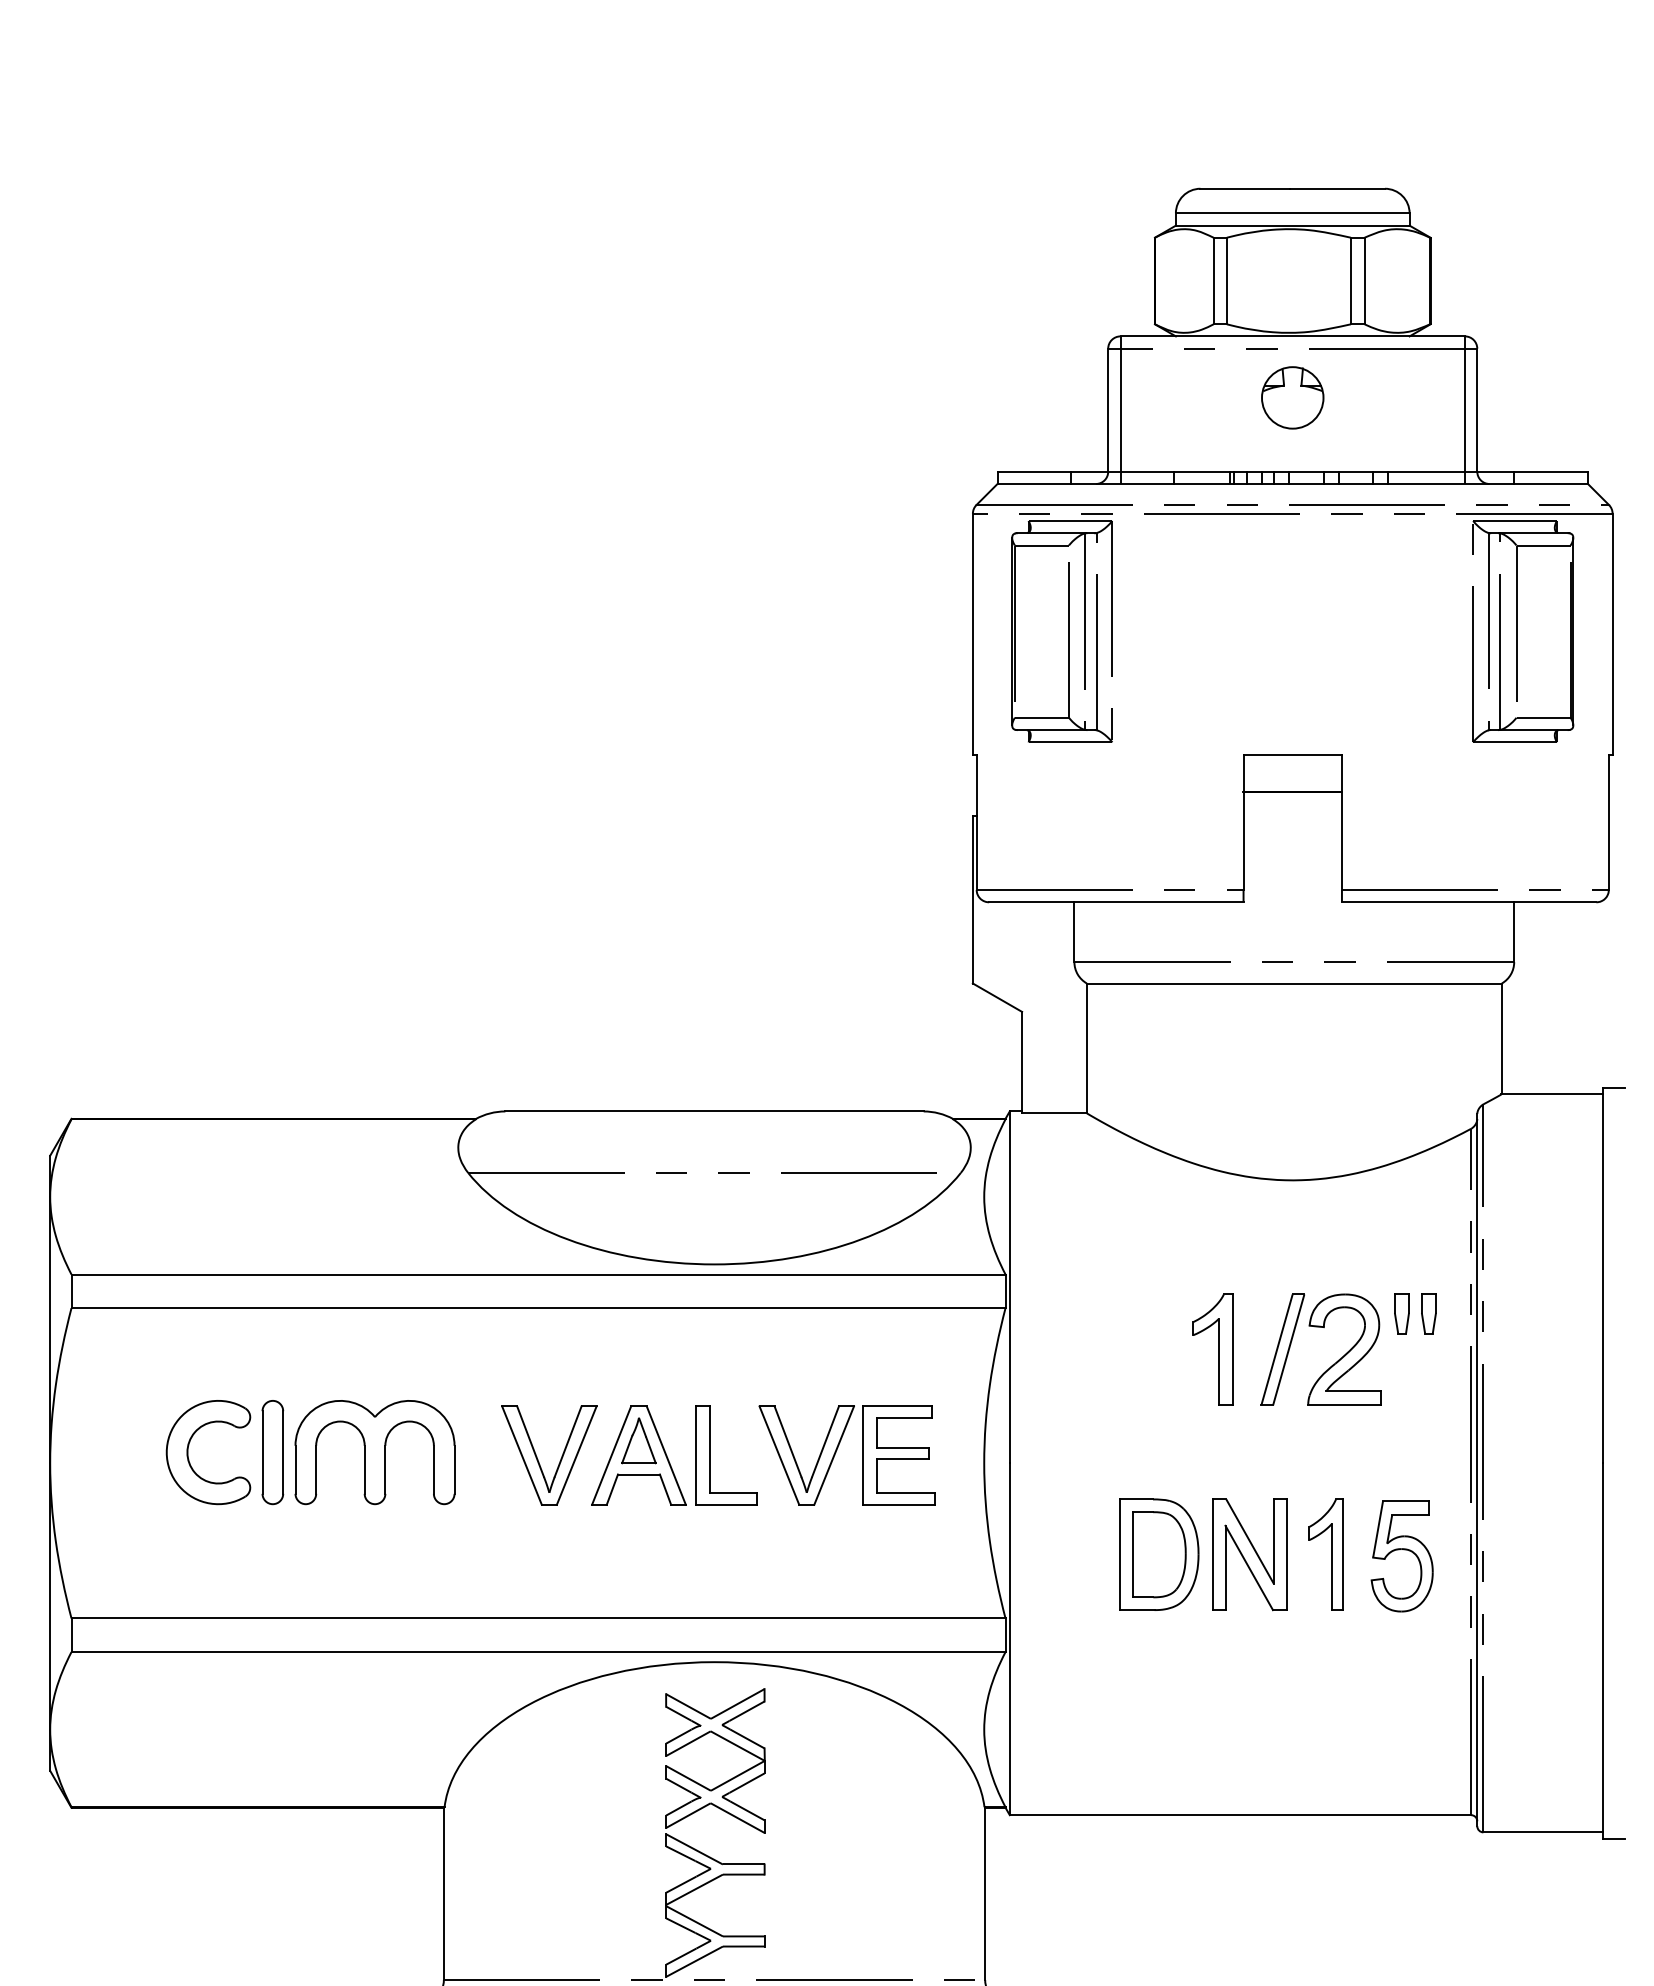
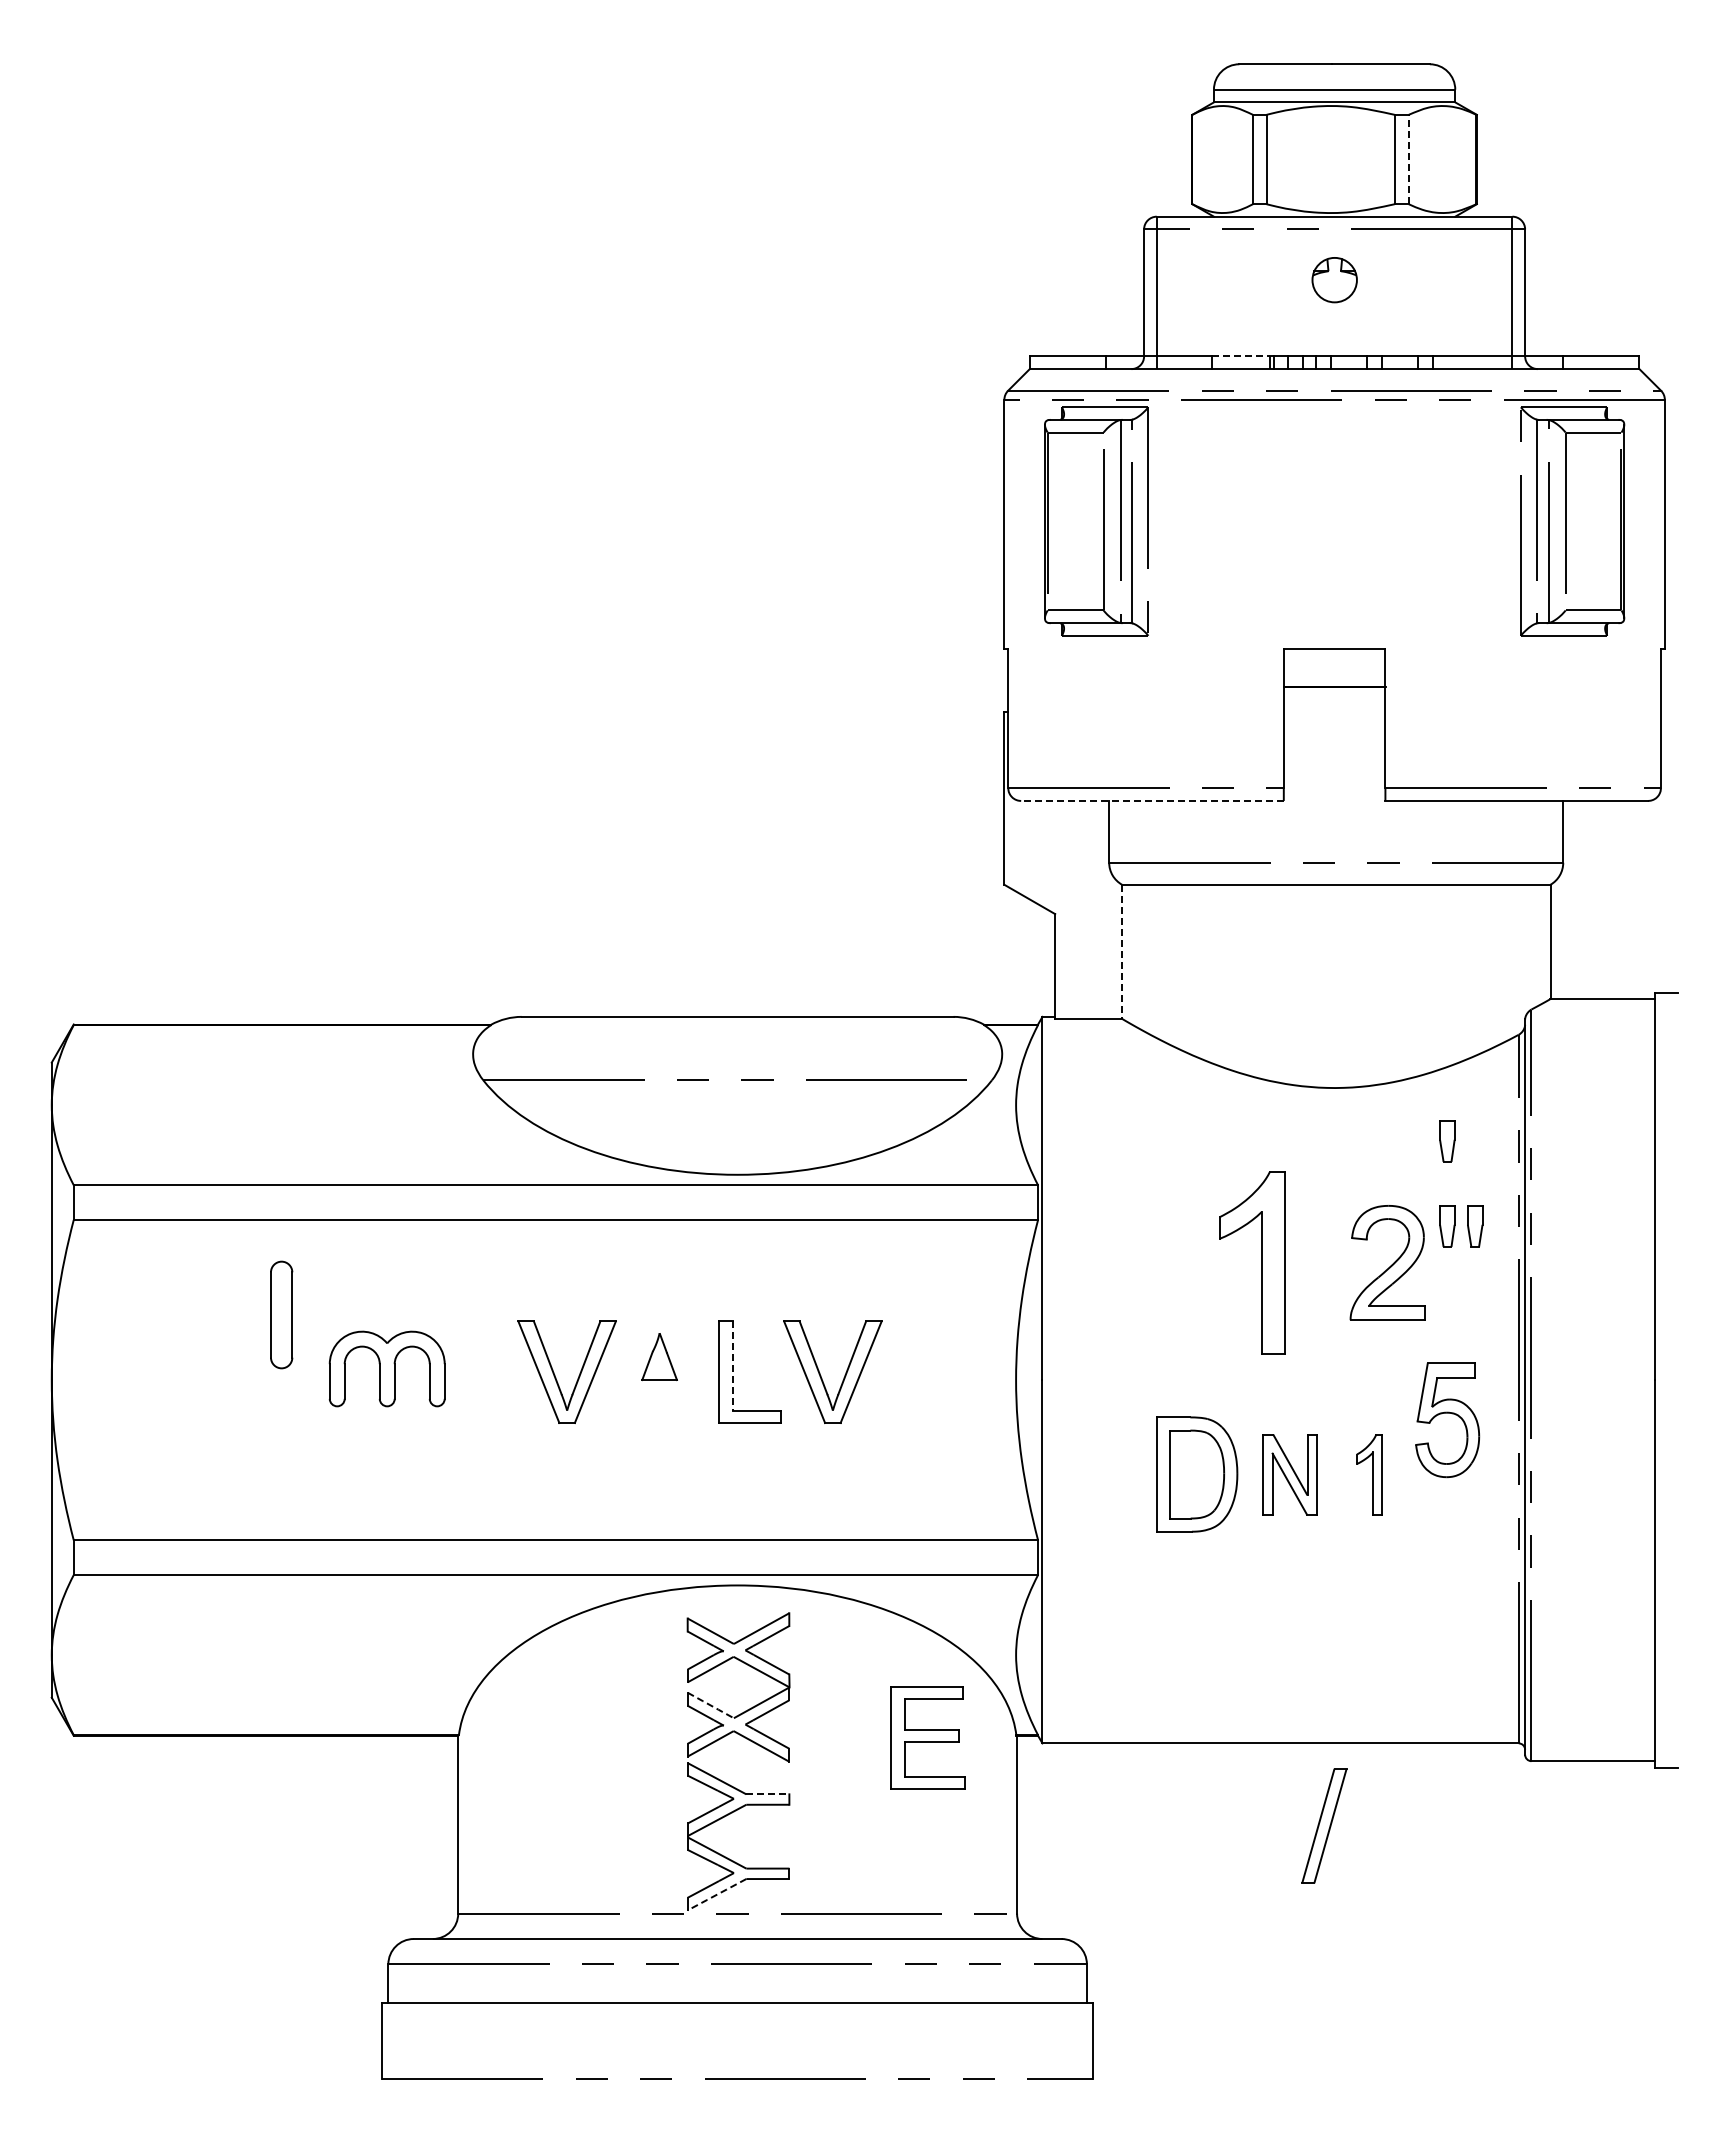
line: (1364, 280) -> (1408, 159), solid -> dashed
part: (1292, 397) -> (1334, 279), size x0.7
line: (1201, 471) -> (1240, 356), solid -> dashed
line: (1115, 901) -> (1151, 800), solid -> dashed
line: (1087, 1049) -> (1122, 952), solid -> dashed
part: (1402, 1232) -> (1447, 1141), added
part: (1213, 1349) -> (1252, 1262), size x1.6
part: (1282, 1349) -> (1324, 1825), moved
part: (189, 1446) -> (195, 1362), removed
line: (710, 1450) -> (733, 1366), solid -> dashed
part: (272, 1452) -> (281, 1314), moved
part: (375, 1452) -> (387, 1368), size x0.7
part: (638, 1454) -> (659, 1371), removed
part: (898, 1454) -> (927, 1737), moved
part: (1402, 1549) -> (1447, 1413), moved
part: (1249, 1554) -> (1289, 1474), size x0.7
part: (1326, 1554) -> (1369, 1474), size x0.7
line: (688, 1778) -> (710, 1705), solid -> dashed
line: (744, 1864) -> (768, 1794), solid -> dashed
line: (694, 1961) -> (716, 1894), solid -> dashed

